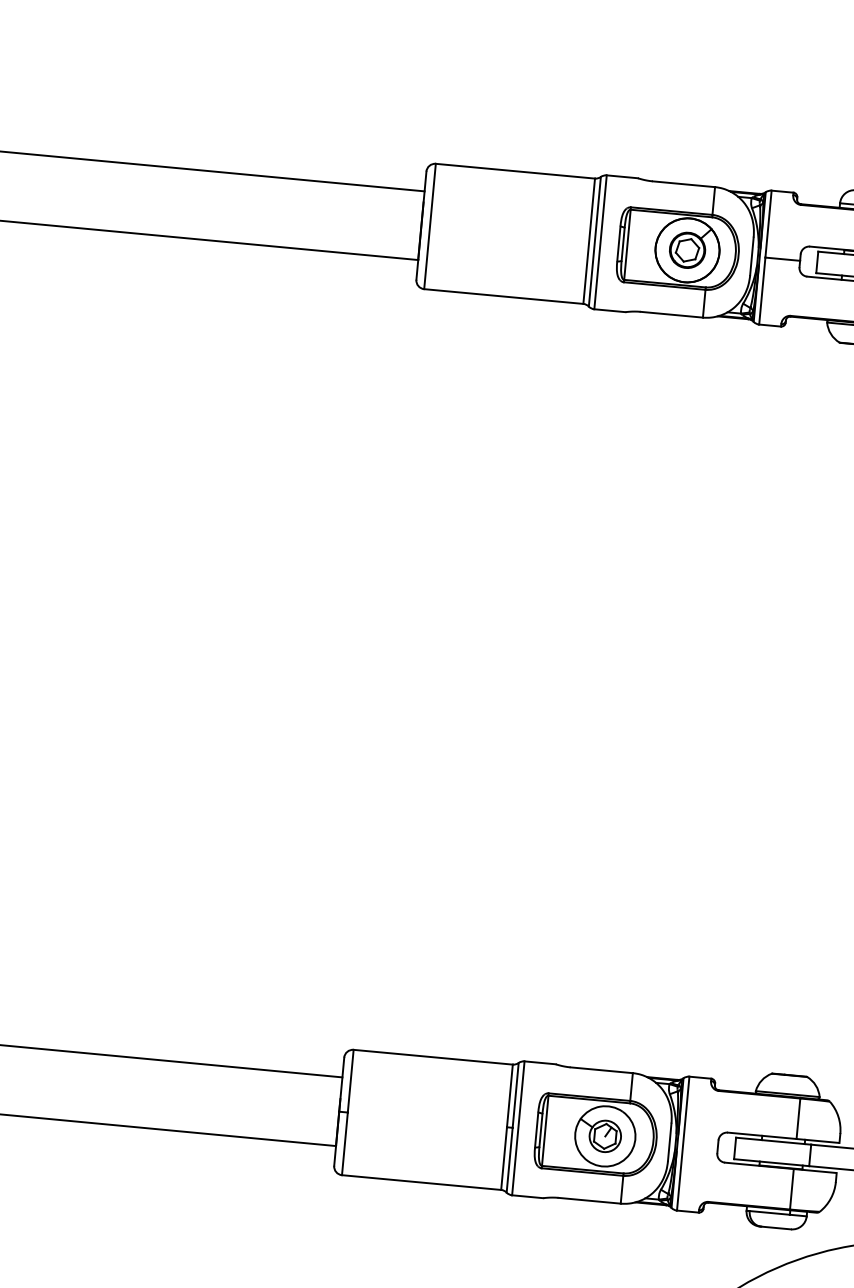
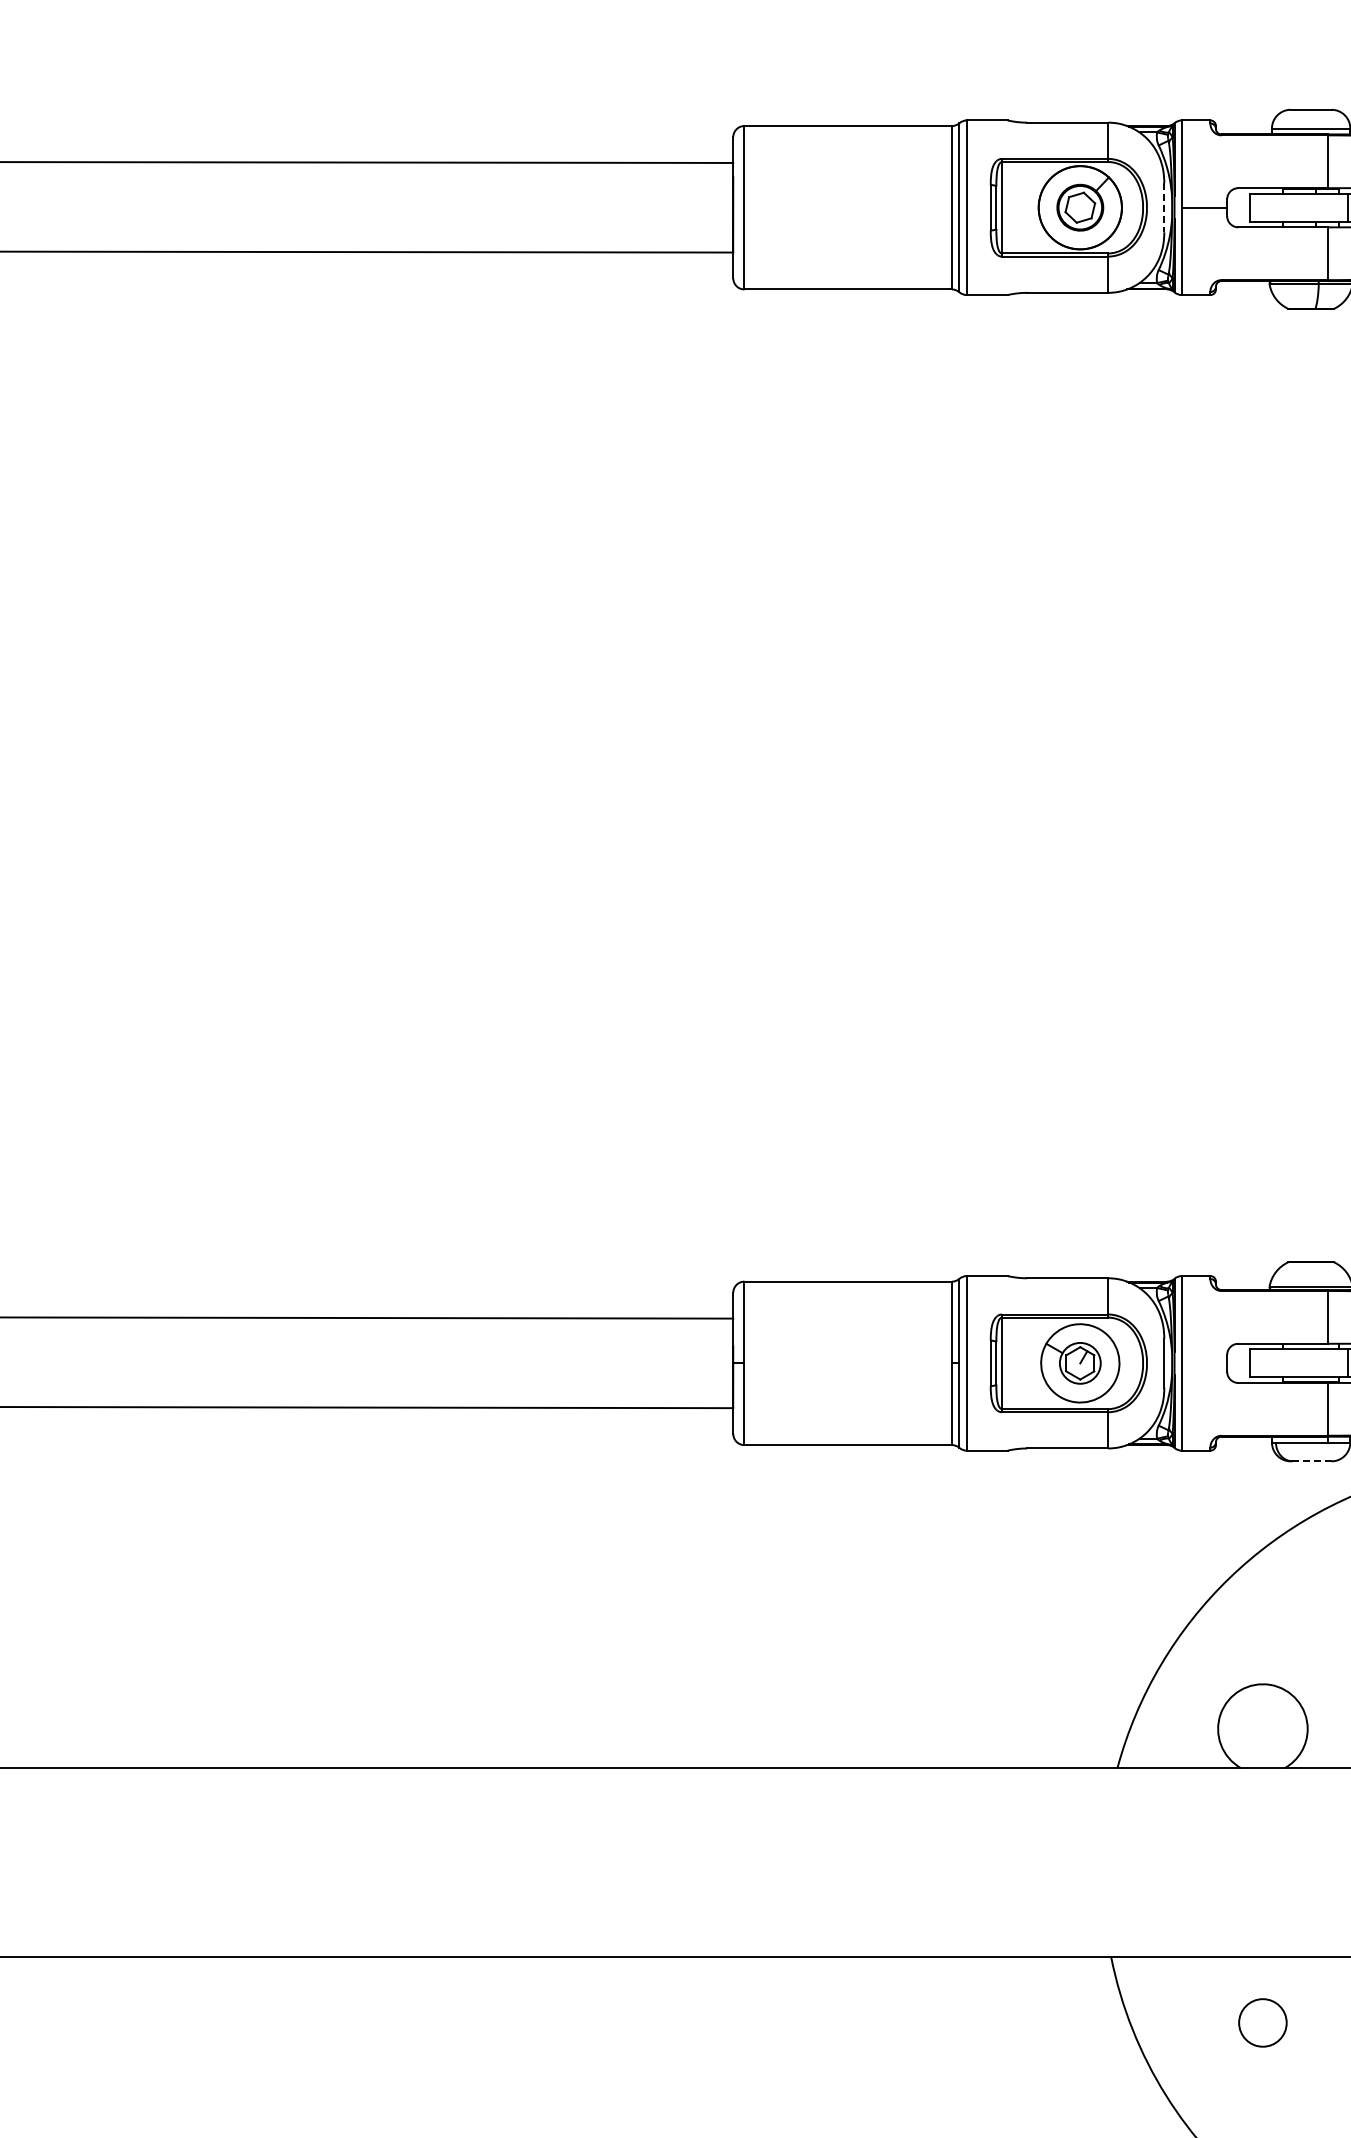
line: (752, 256) -> (1164, 208), solid -> dashed
line: (775, 1228) -> (1311, 1461), solid -> dashed

